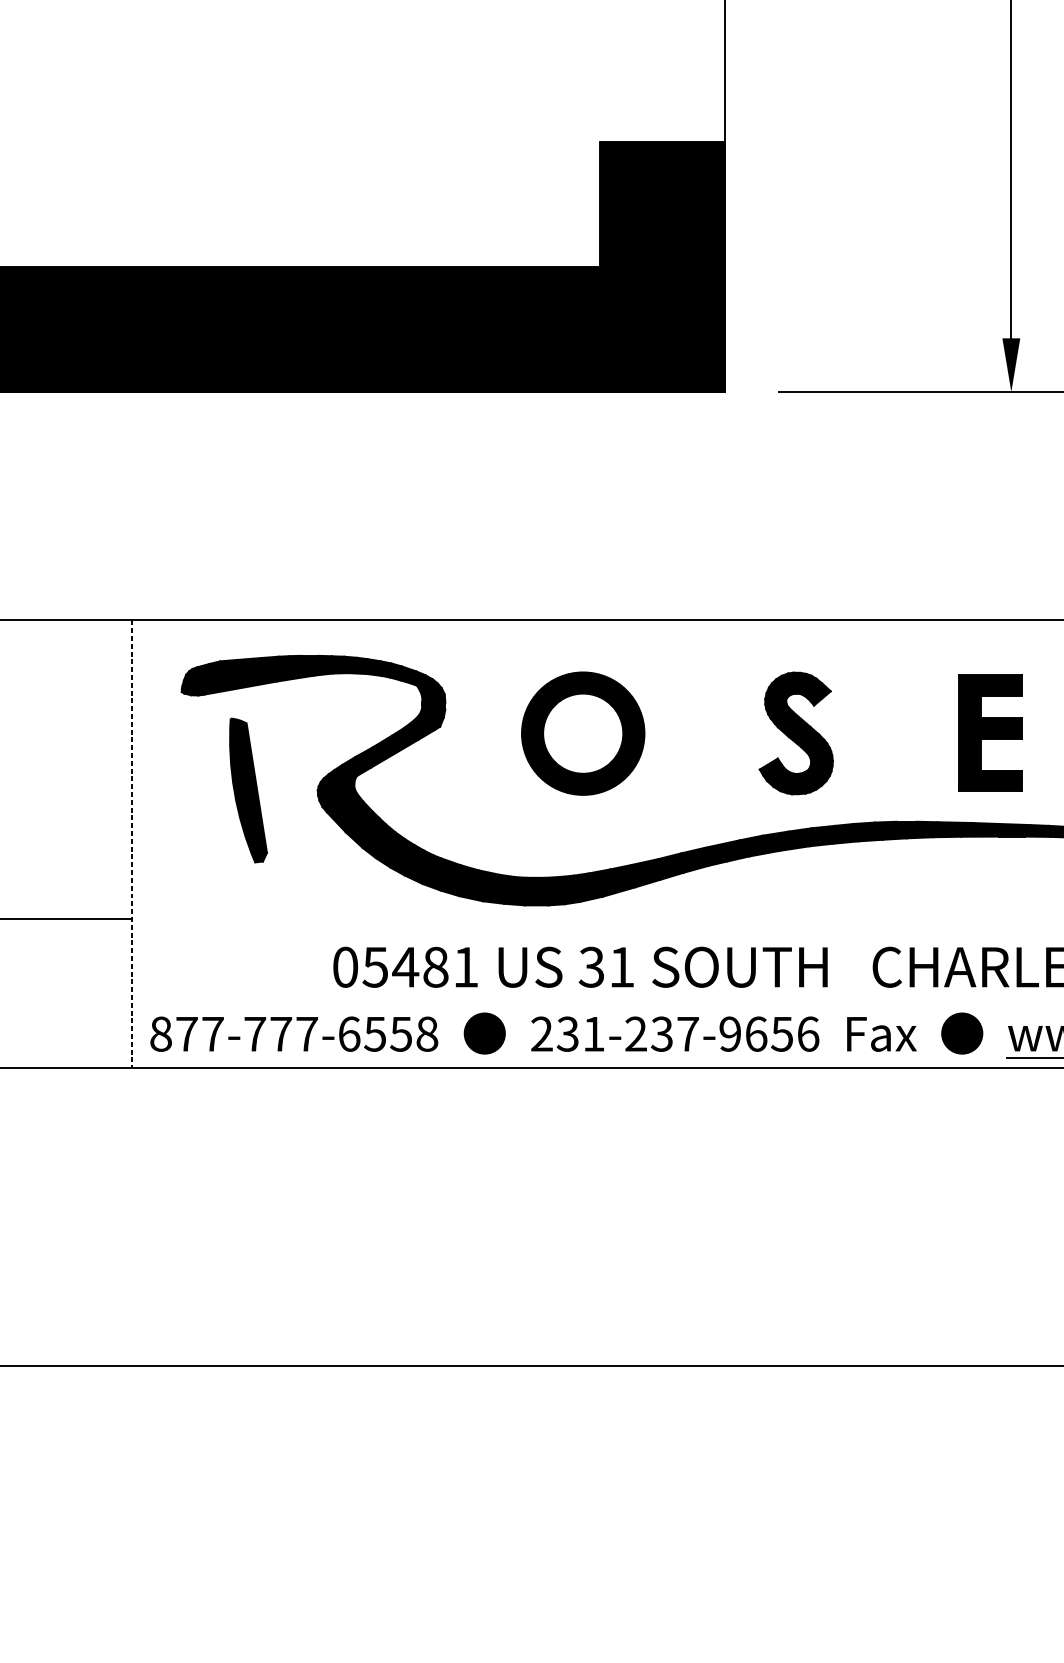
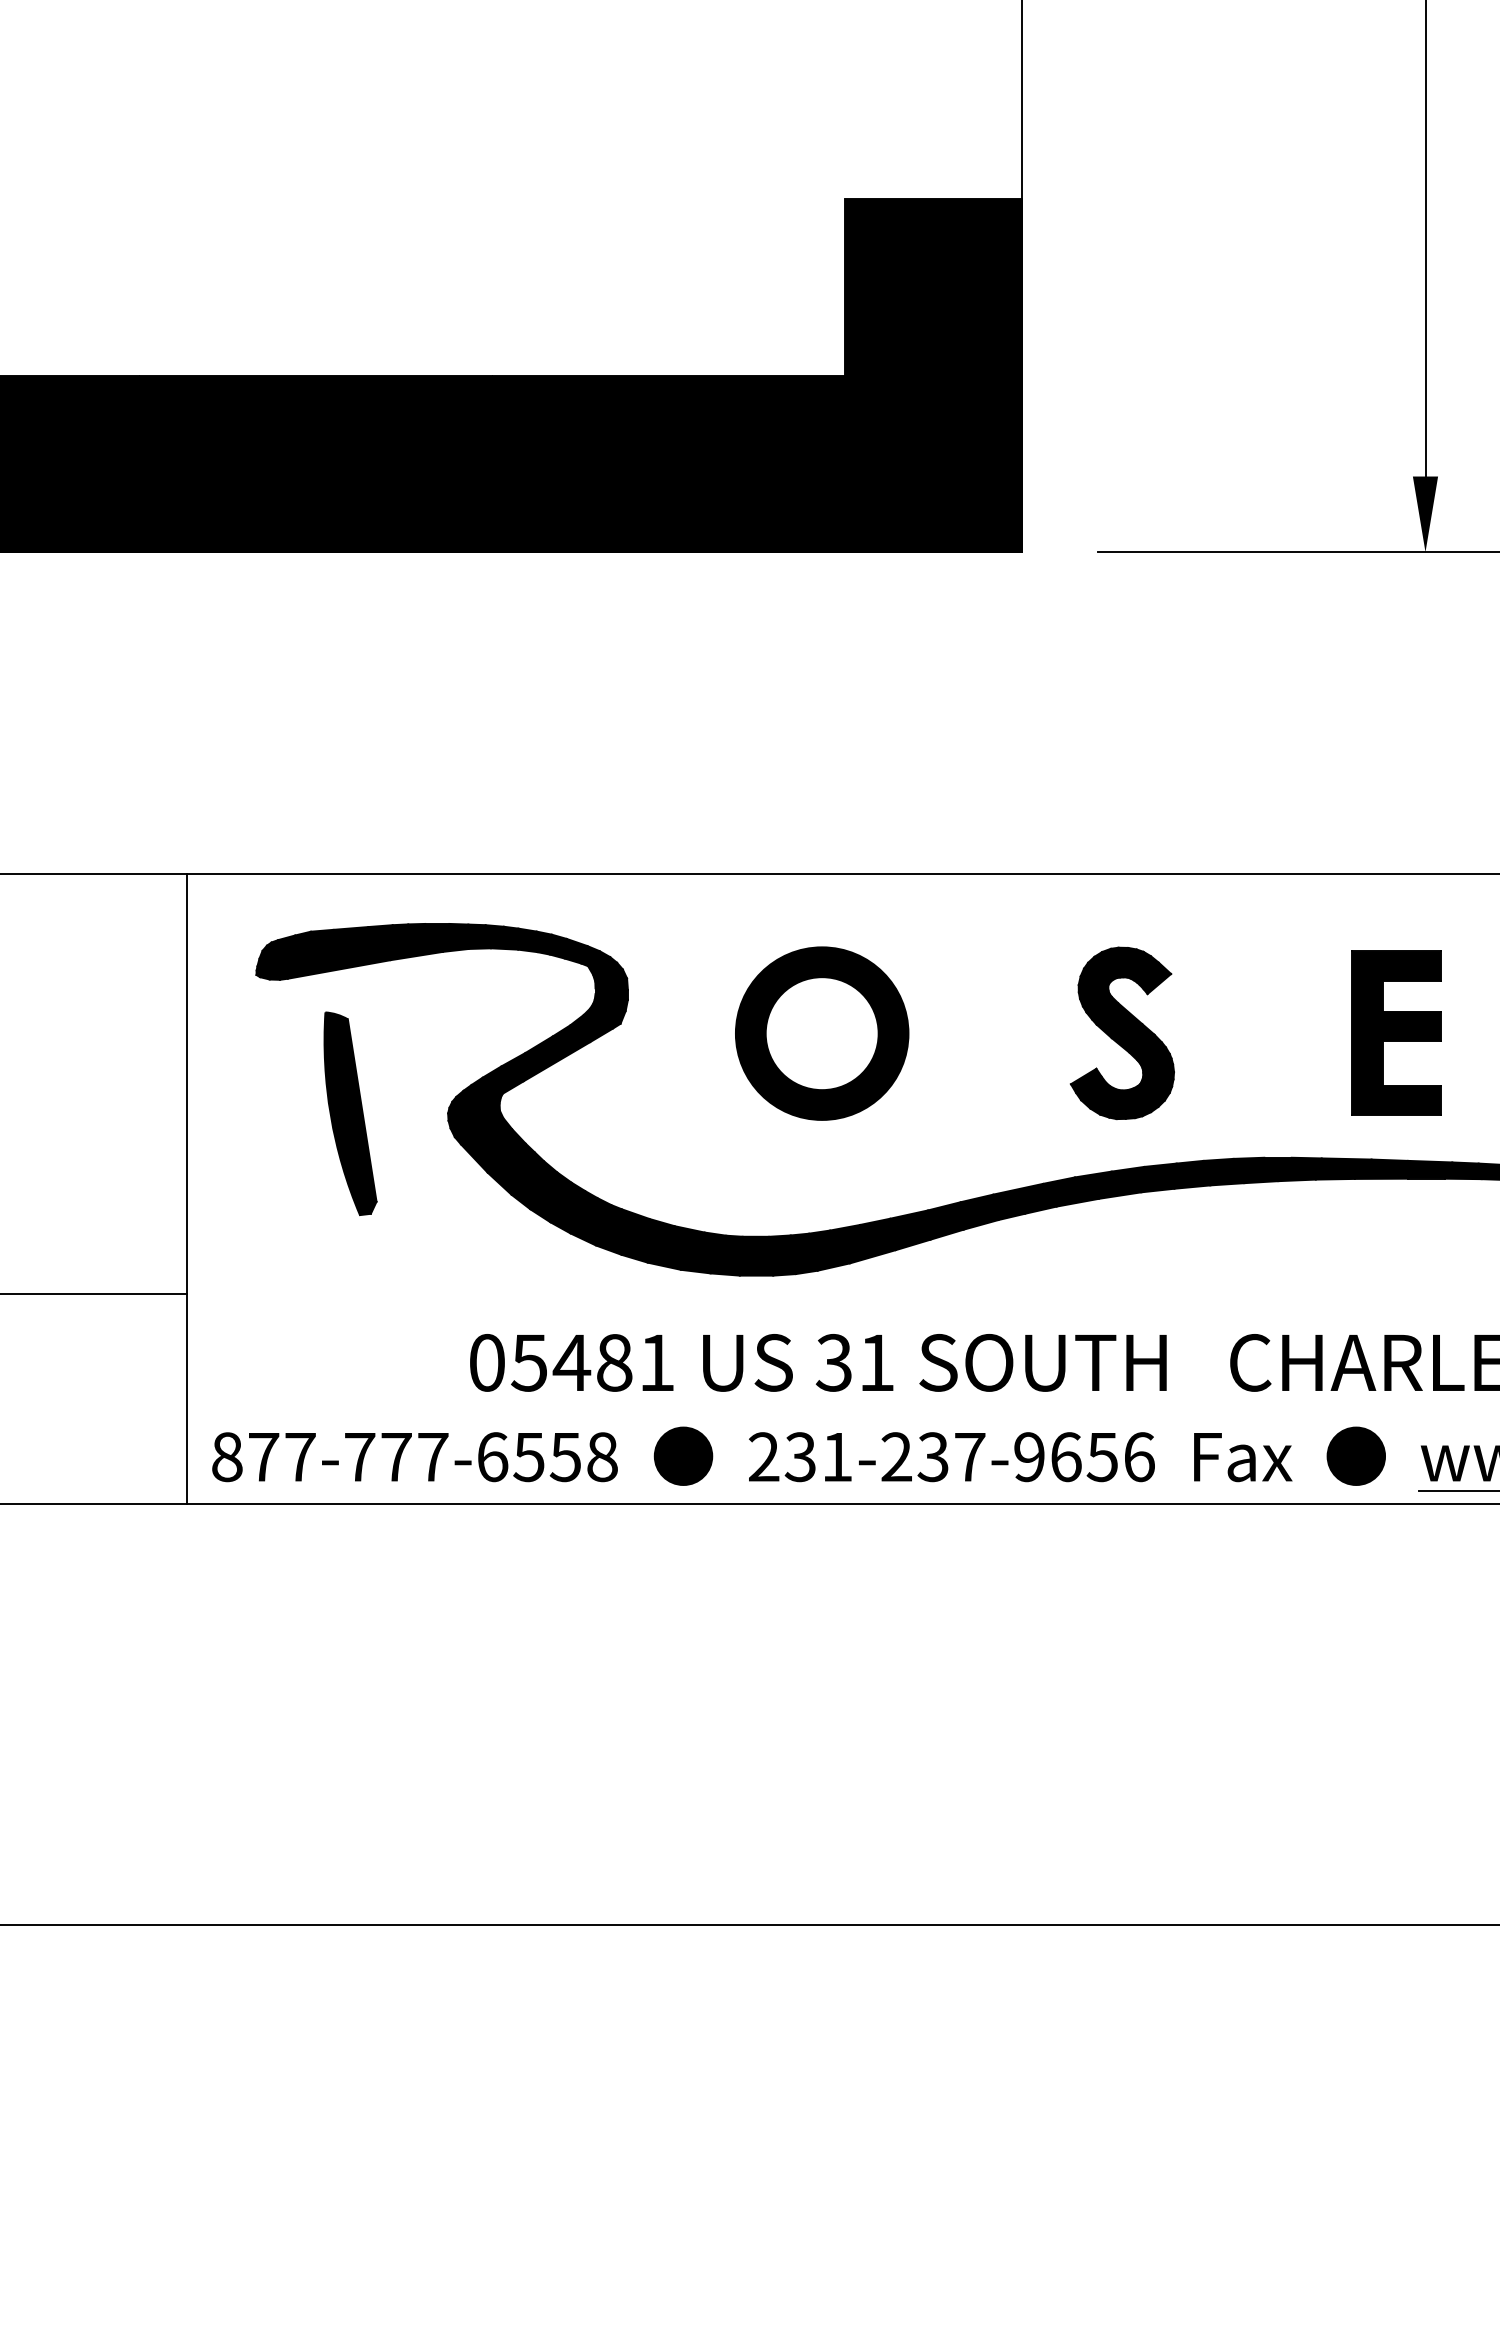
line: (132, 844) -> (186, 1189), dashed -> solid

